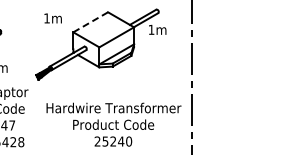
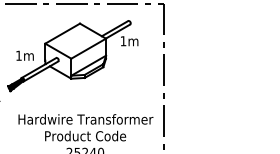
text: (52, 18) -> (24, 55), moved
line: (91, 22) -> (63, 33), dashed -> solid

